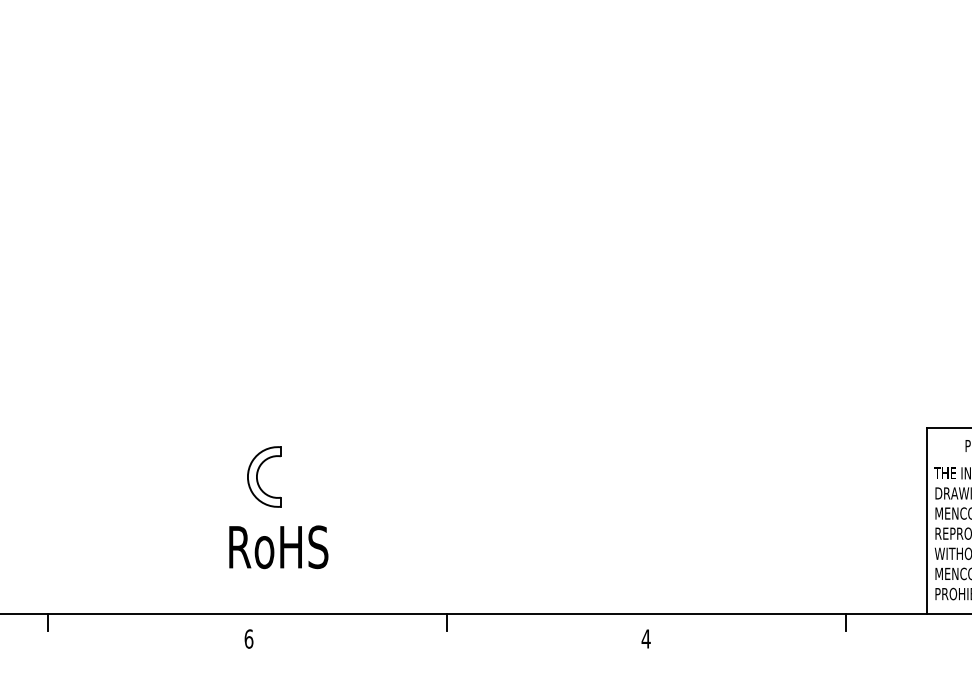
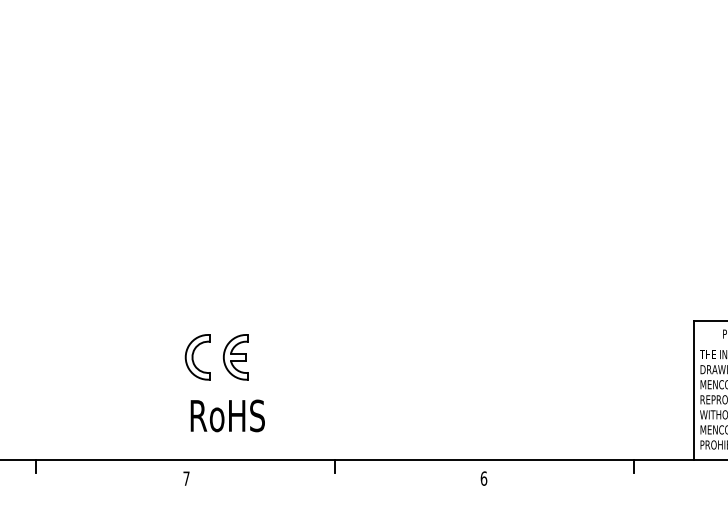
part: (314, 477) -> (235, 357), added
text: (278, 546) -> (227, 415), moved
text: (248, 638) -> (186, 478), 6 -> 7
text: (645, 638) -> (483, 478), 4 -> 6

